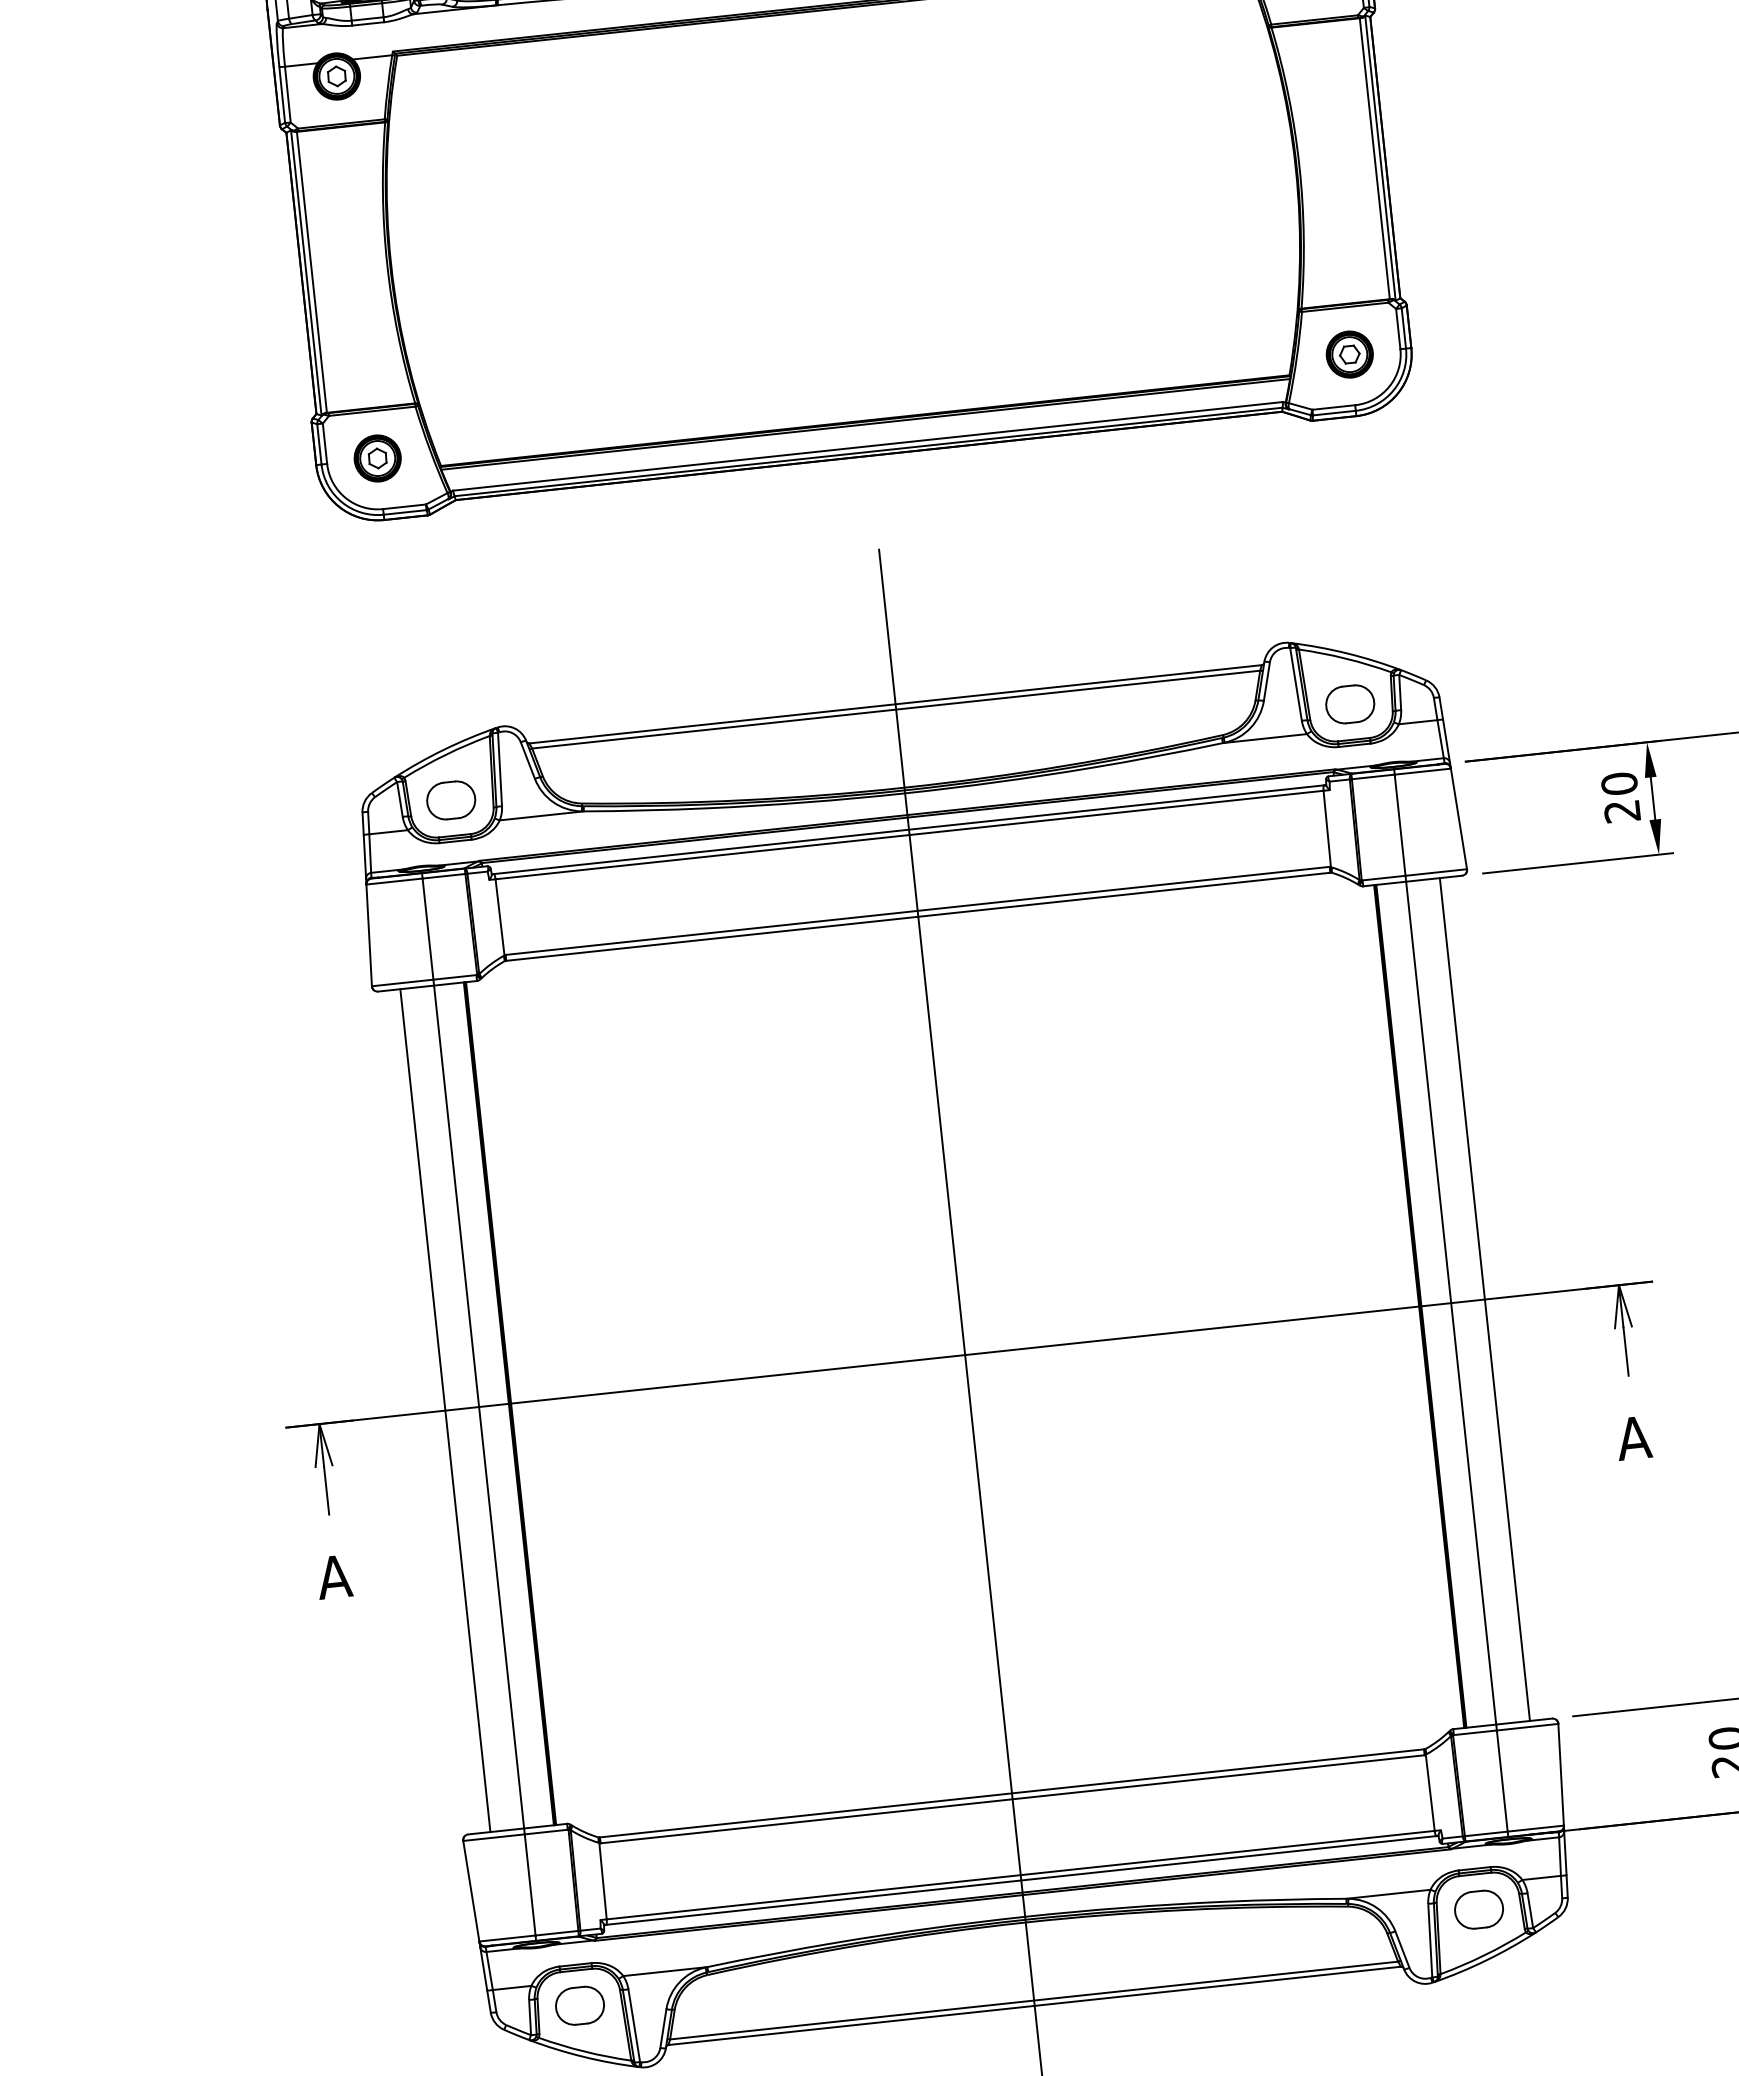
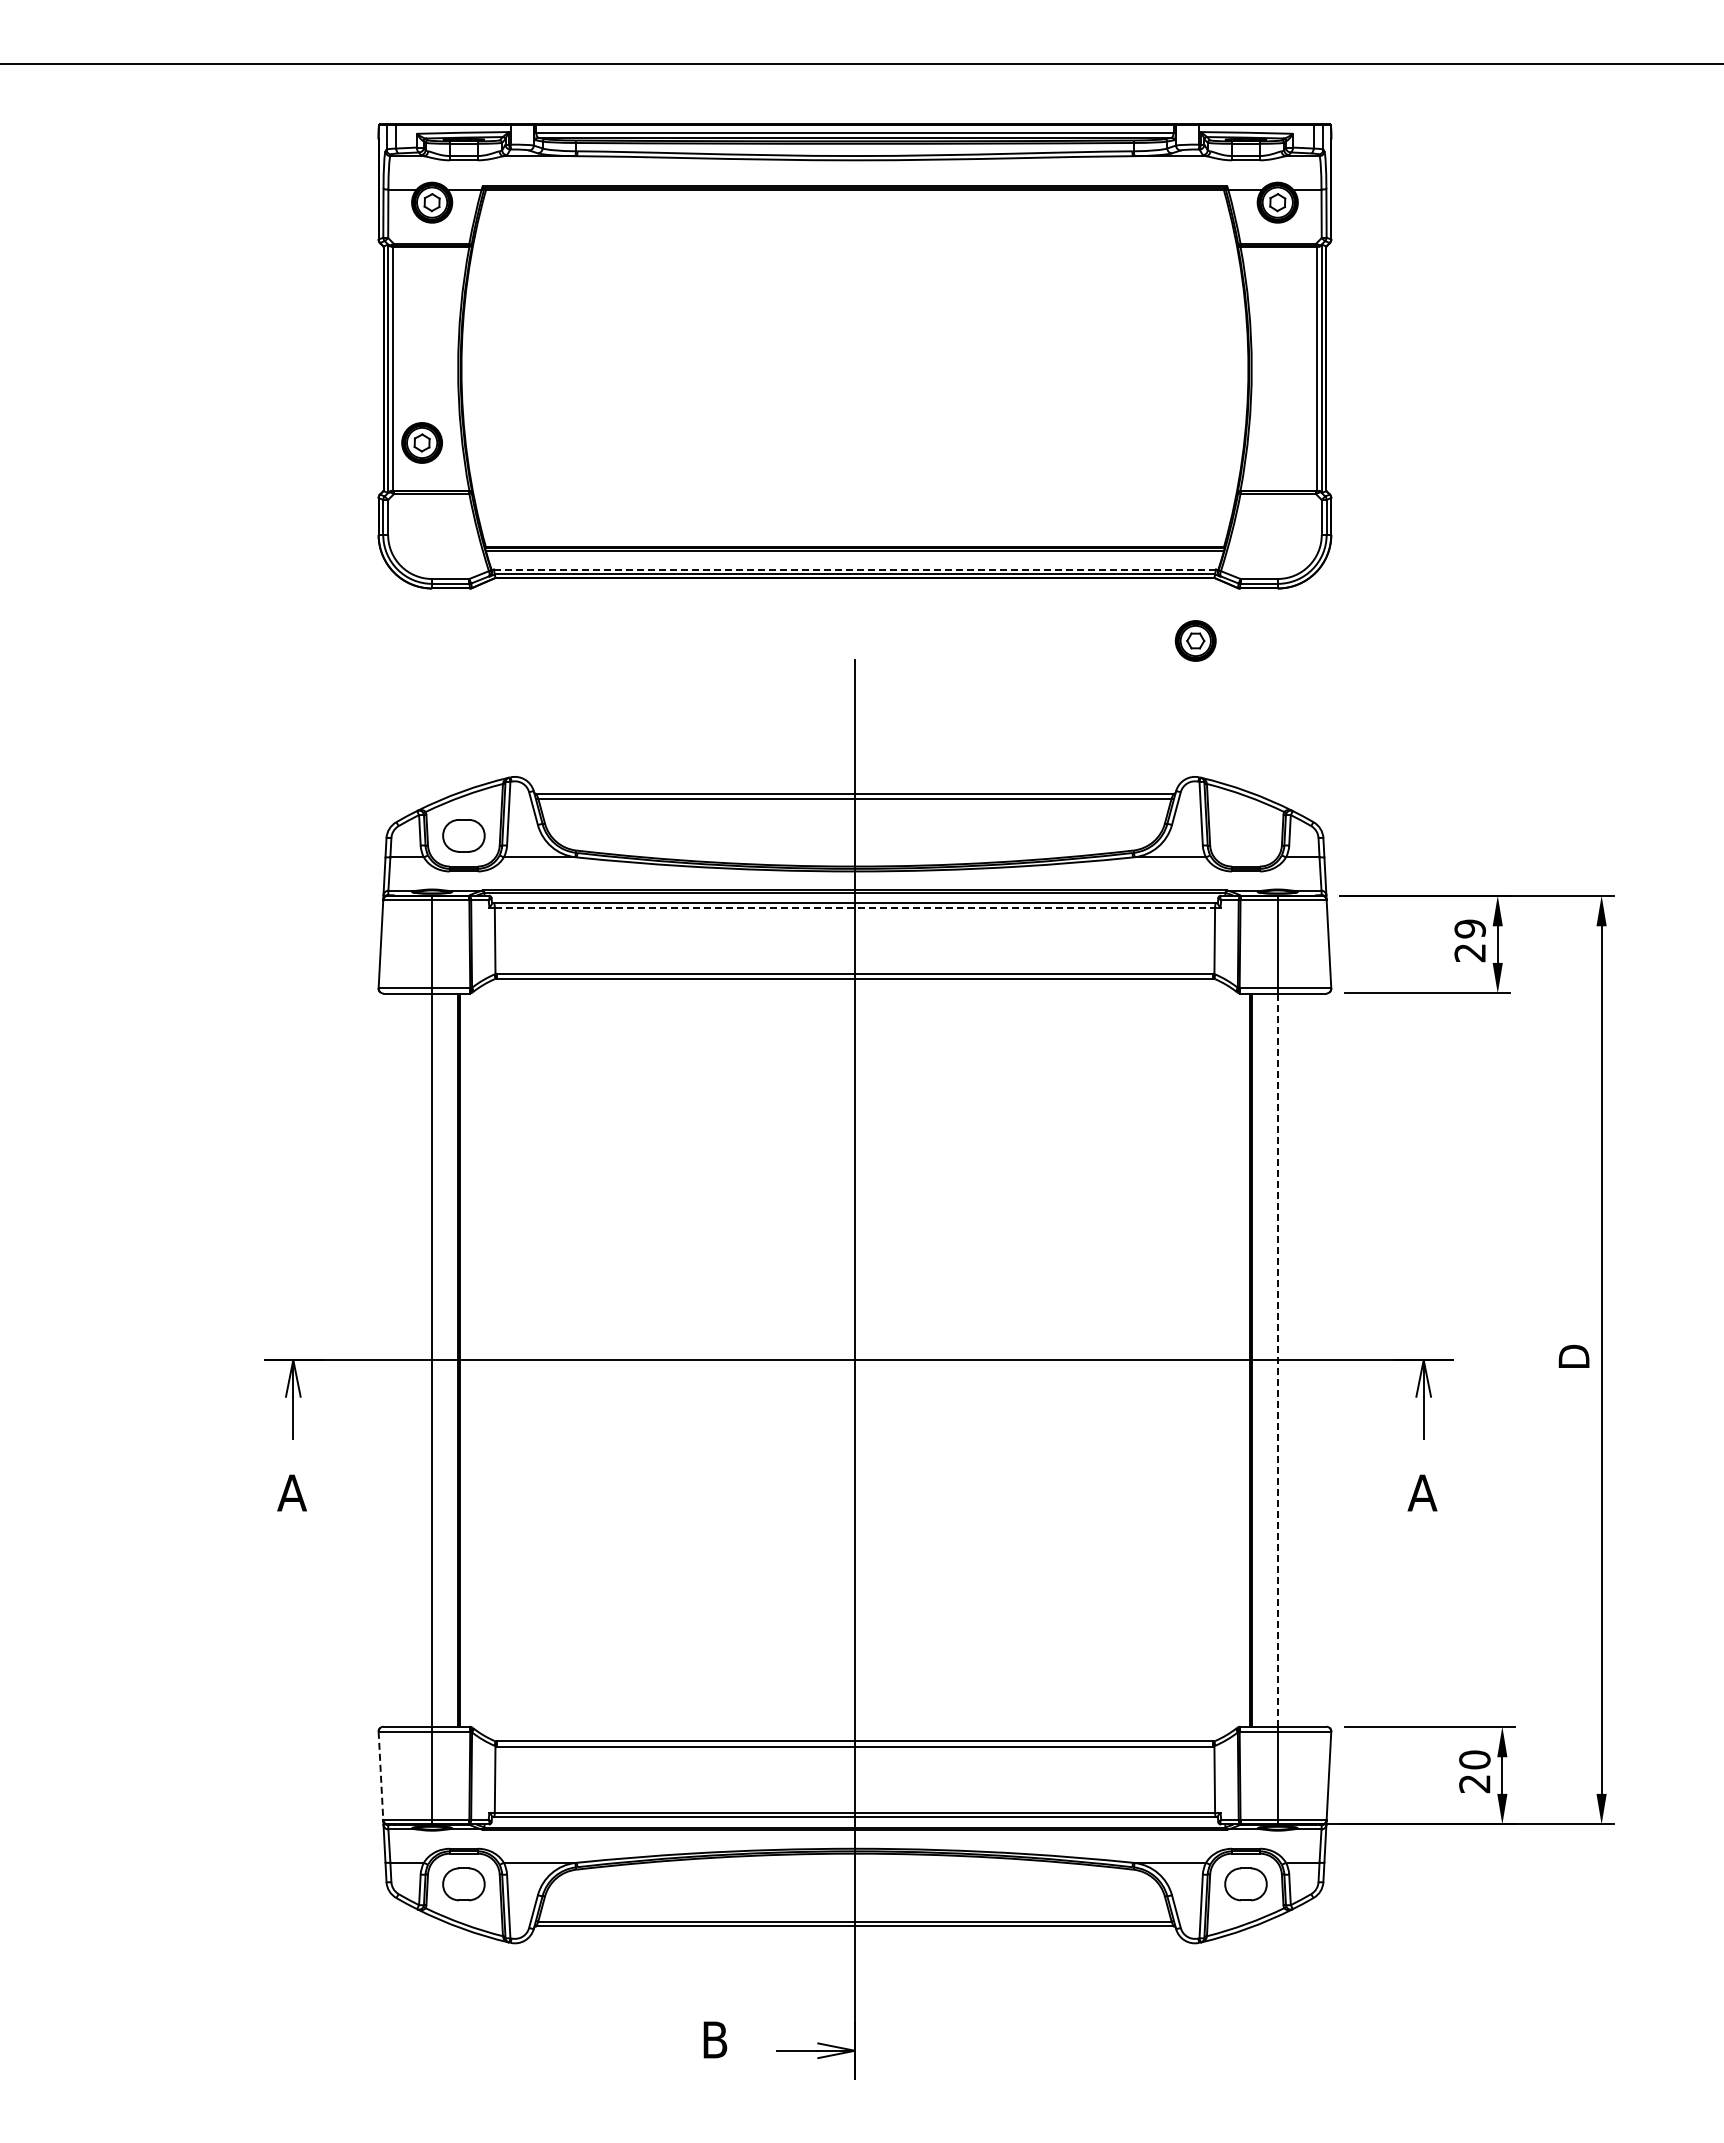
part: (1349, 354) -> (1195, 640), moved
line: (867, 446) -> (854, 569), solid -> dashed
part: (376, 458) -> (421, 442), moved
part: (1349, 704) -> (1245, 835), removed
text: (1618, 783) -> (1469, 928), 20 -> 29
line: (910, 834) -> (855, 907), solid -> dashed
line: (1485, 1298) -> (1307, 1359), removed
line: (1450, 1303) -> (1277, 1360), solid -> dashed
line: (444, 1409) -> (402, 1359), removed
line: (470, 1892) -> (380, 1776), solid -> dashed

